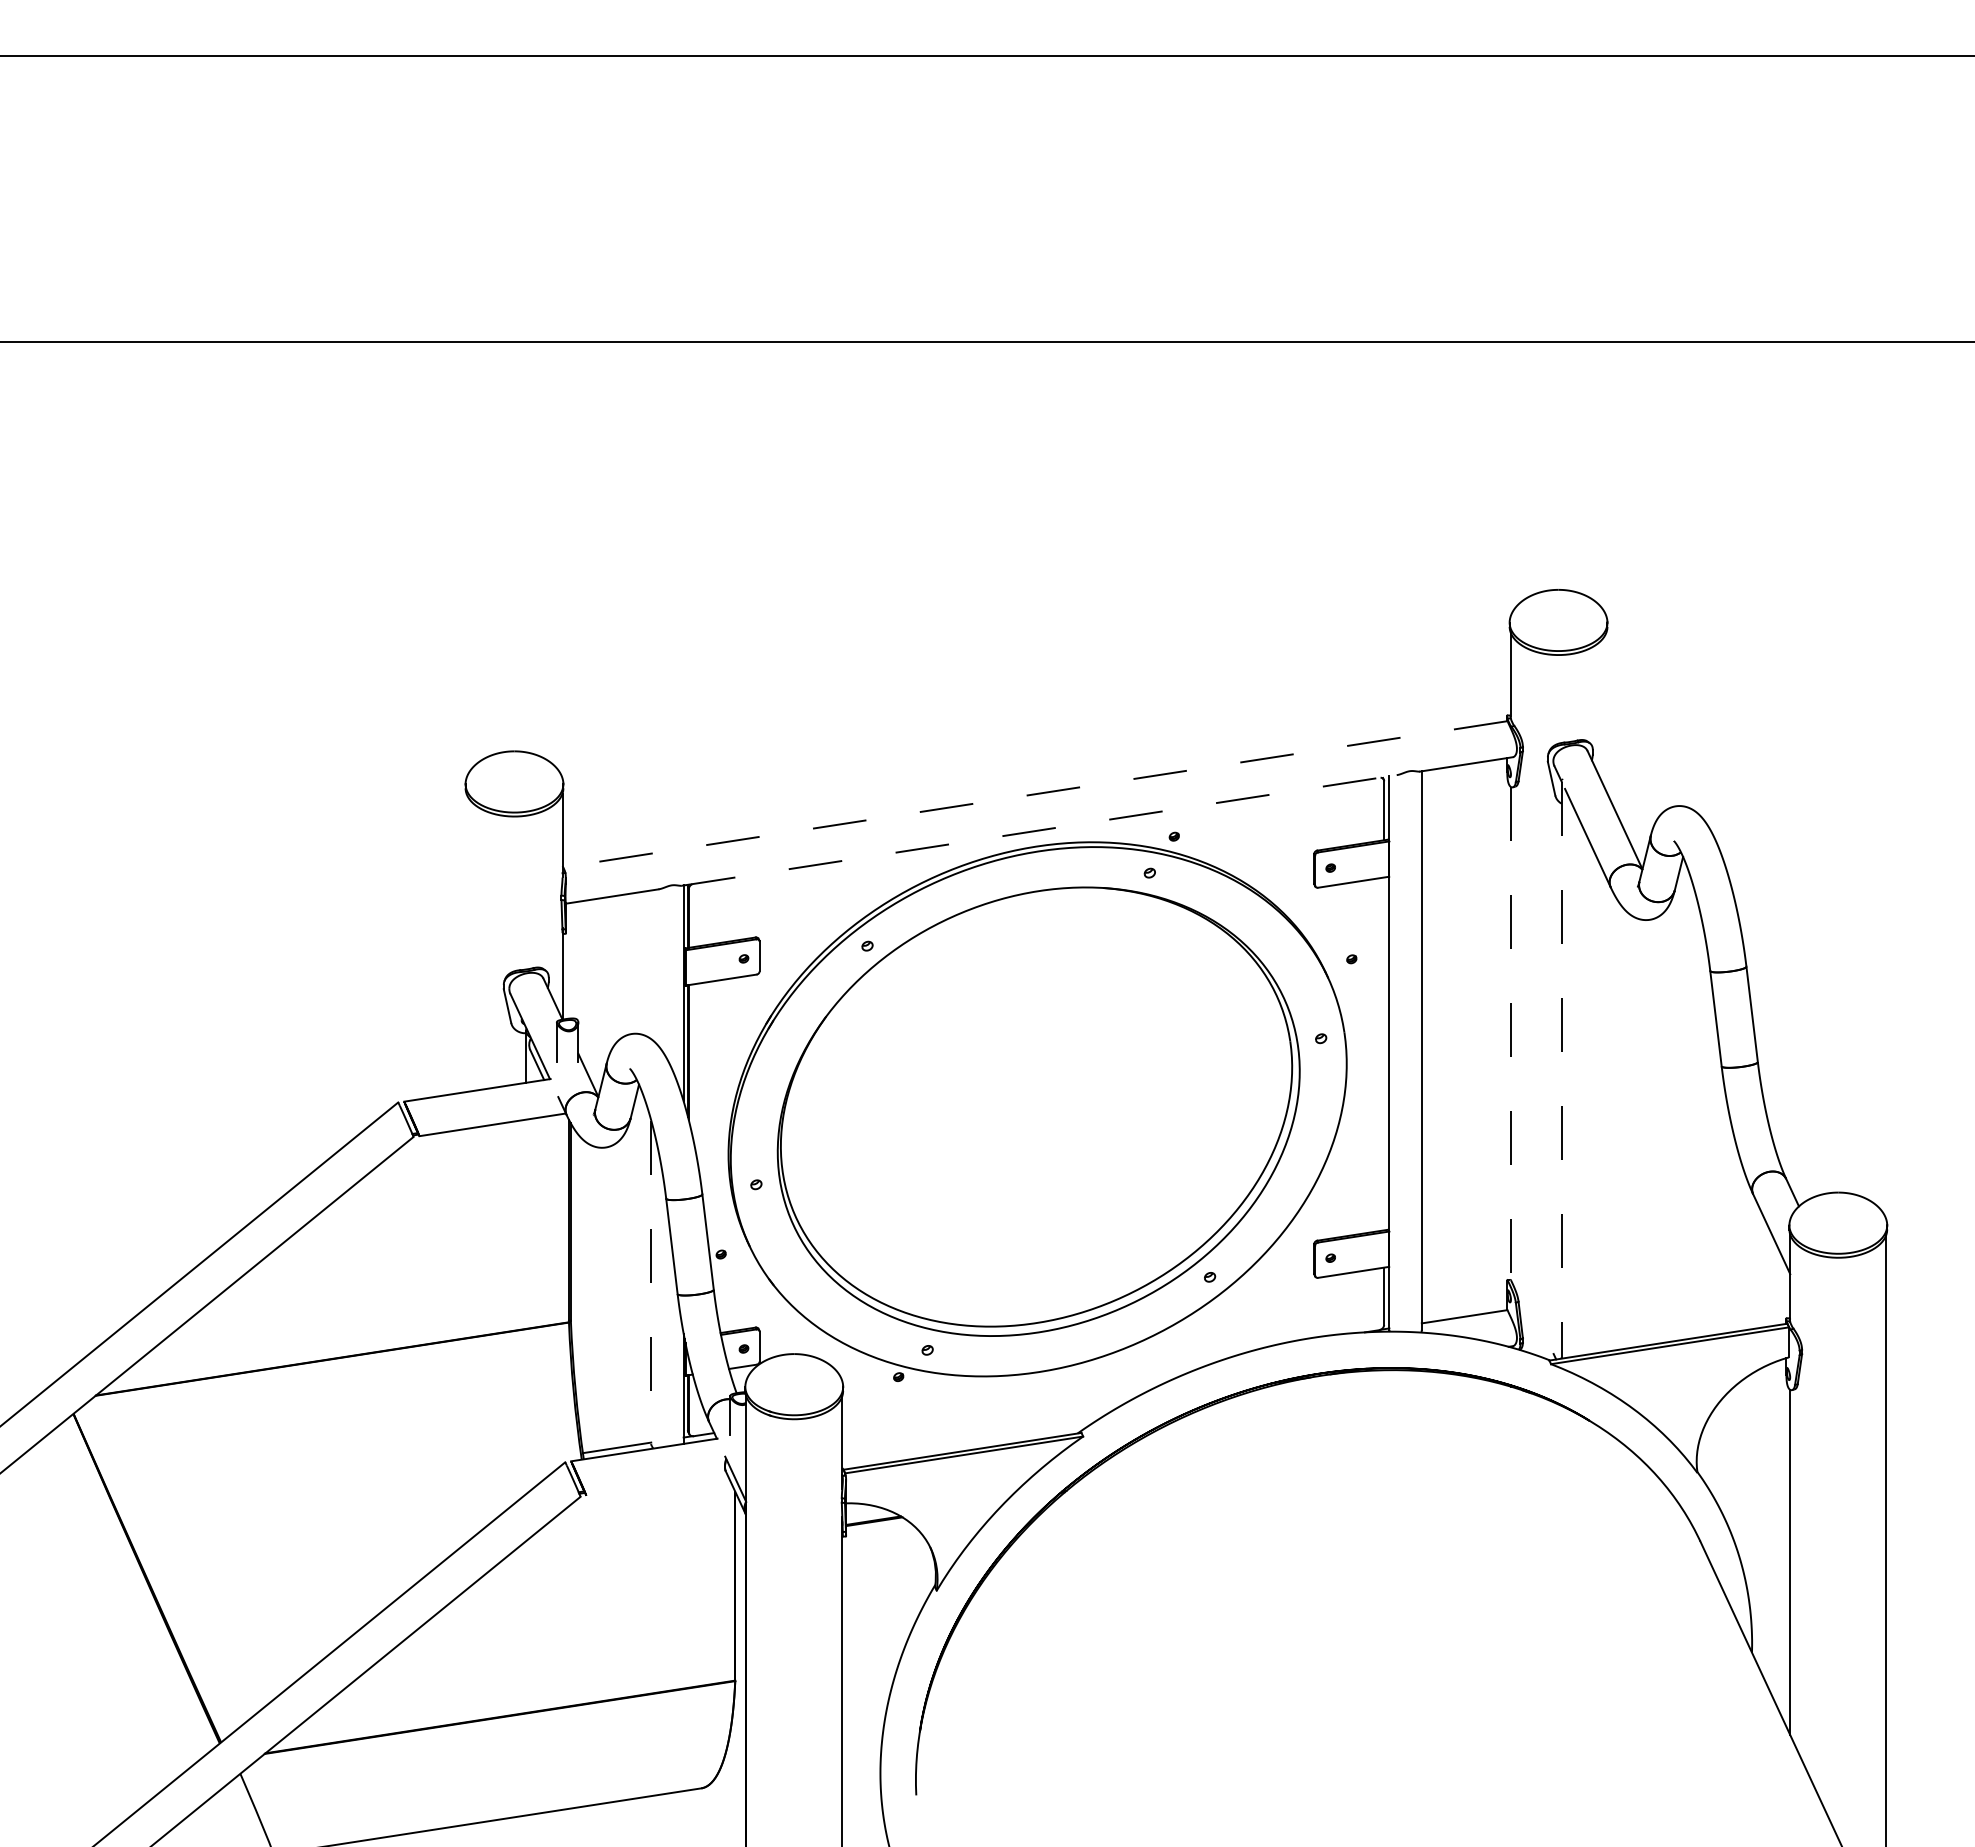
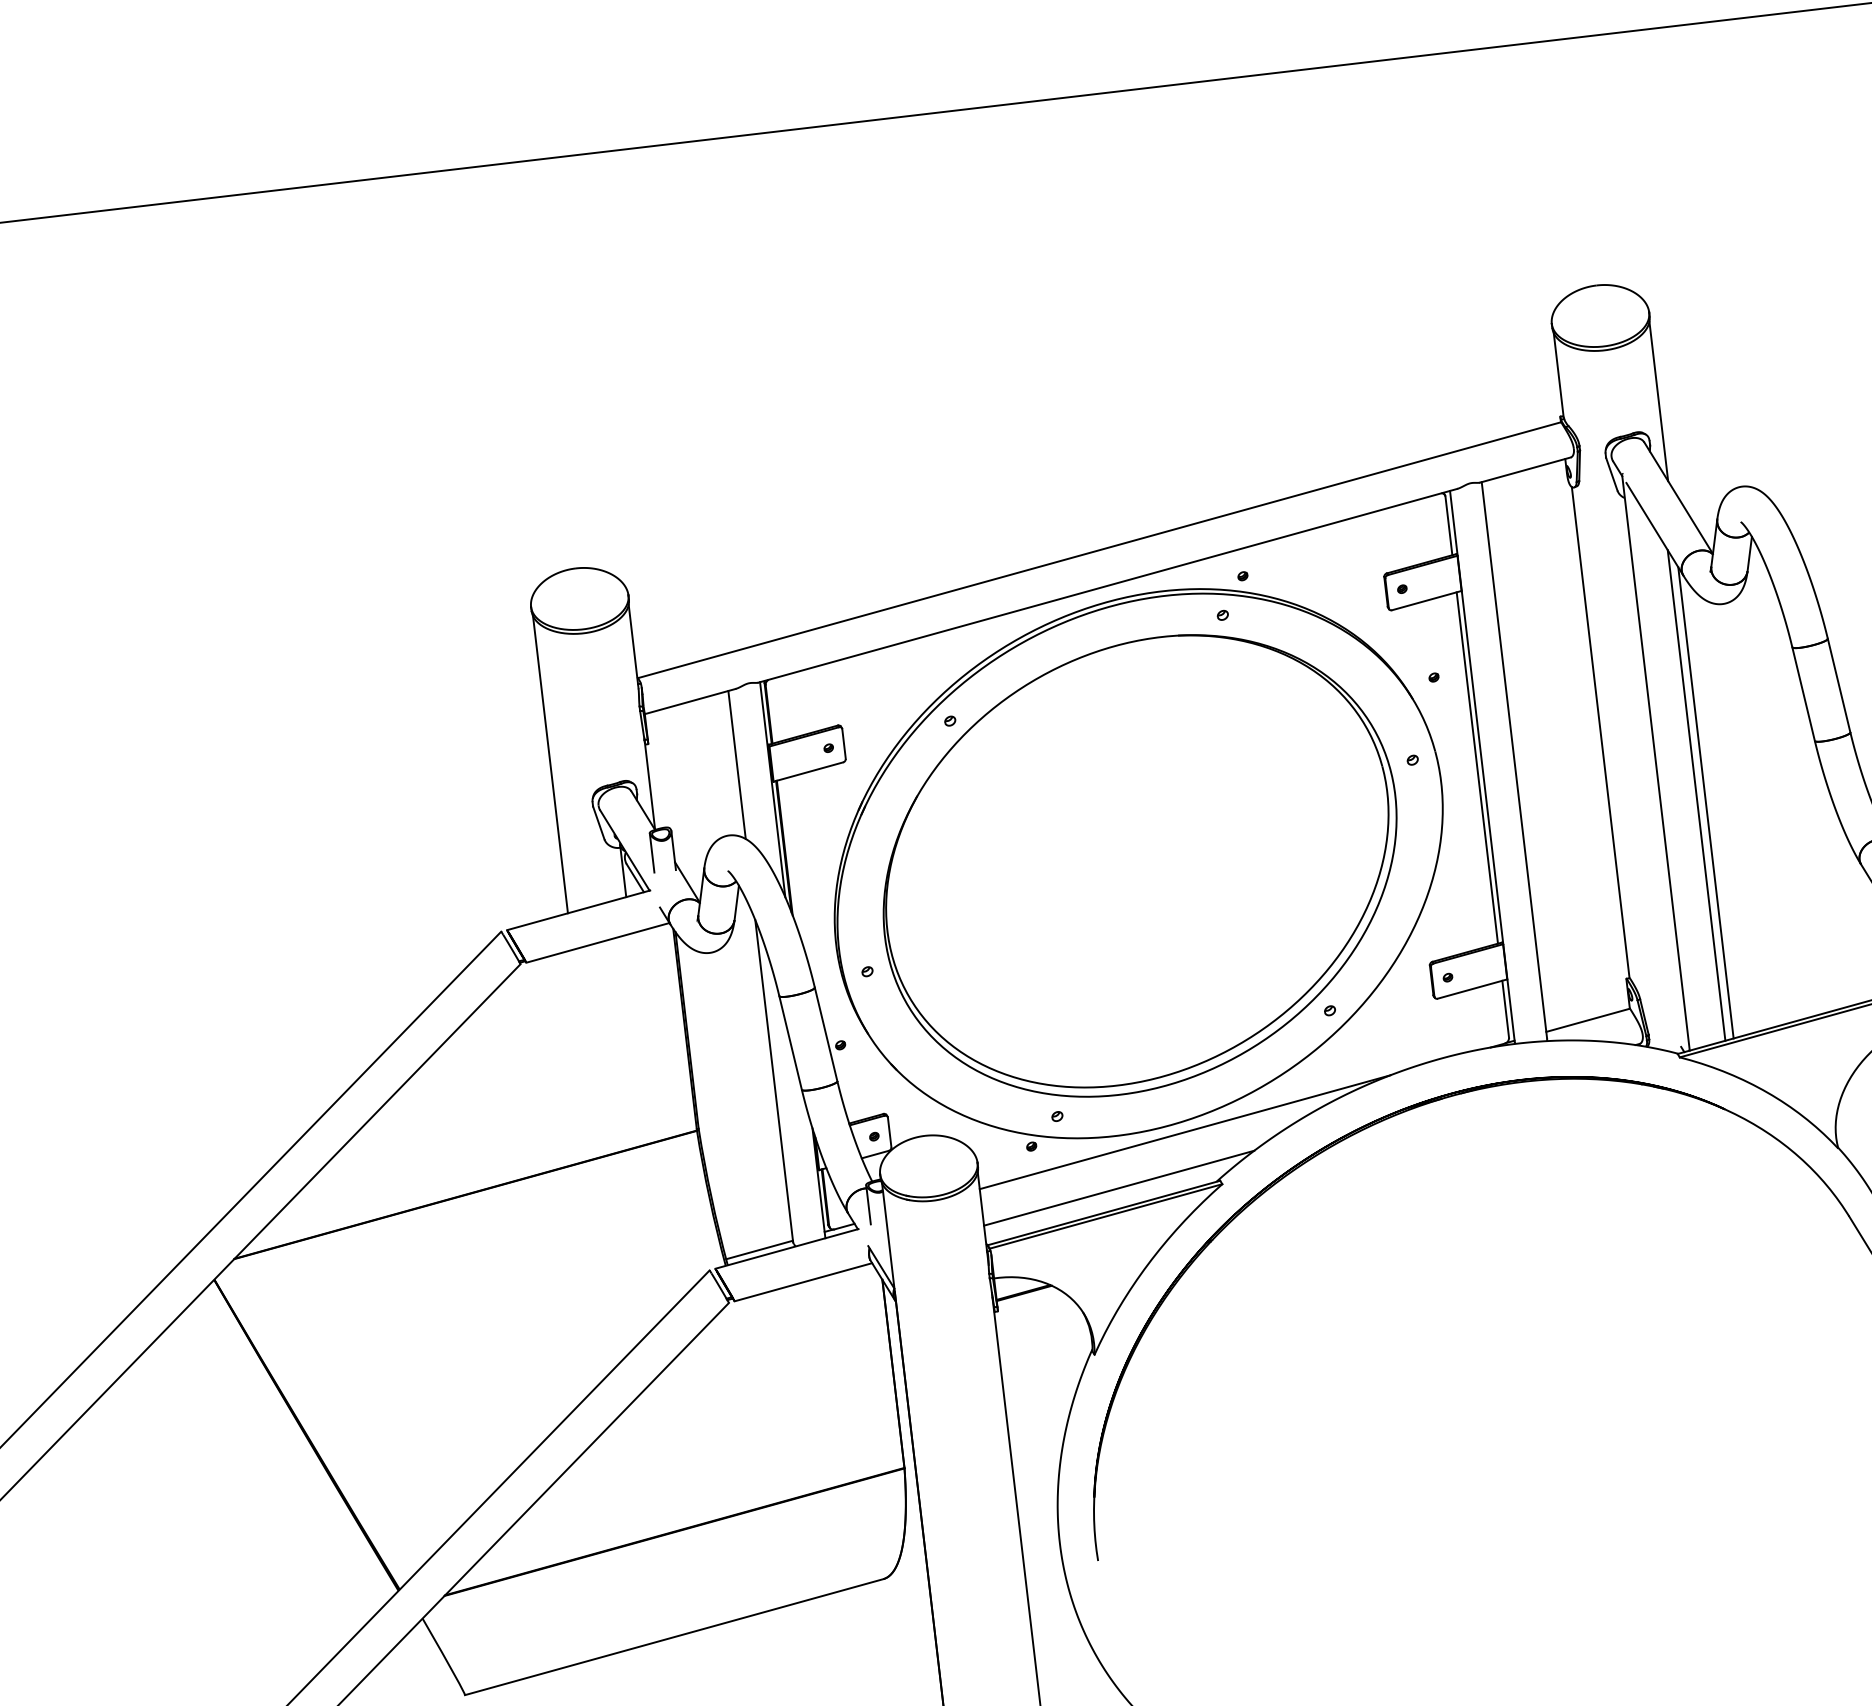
line: (1606, 711) -> (1658, 401), added
line: (1035, 794) -> (1099, 550), dashed -> solid
line: (1039, 830) -> (1107, 585), dashed -> solid
line: (466, 942) -> (550, 764), added
line: (651, 964) -> (737, 764), added
line: (1510, 1033) -> (1600, 732), dashed -> solid
line: (1384, 1053) -> (1477, 767), added
line: (1561, 1070) -> (1655, 763), dashed -> solid
line: (1598, 1106) -> (1696, 795), added
line: (1606, 1114) -> (1705, 802), added
line: (651, 1282) -> (774, 1081), dashed -> solid
line: (1052, 1380) -> (1185, 1131), added
line: (980, 1428) -> (1119, 1188), added
line: (656, 1484) -> (803, 1281), added

